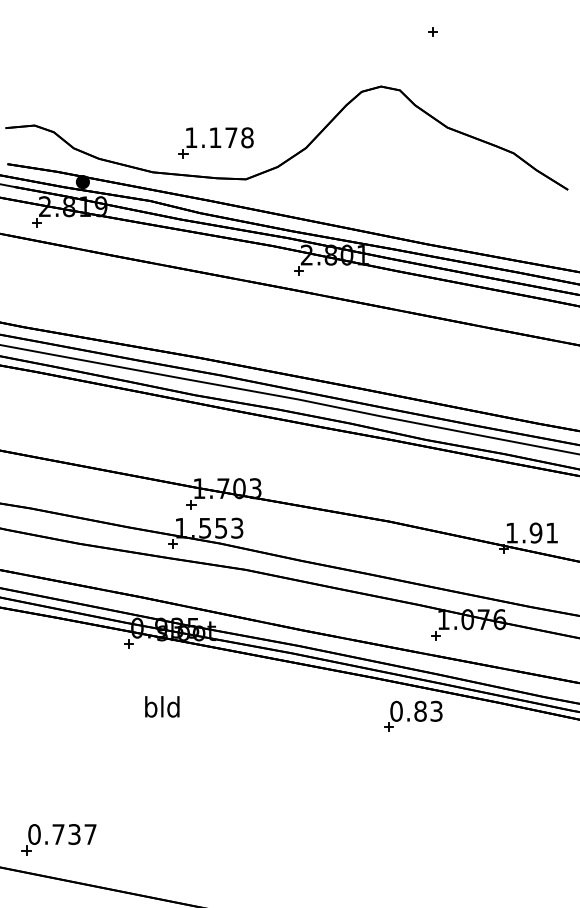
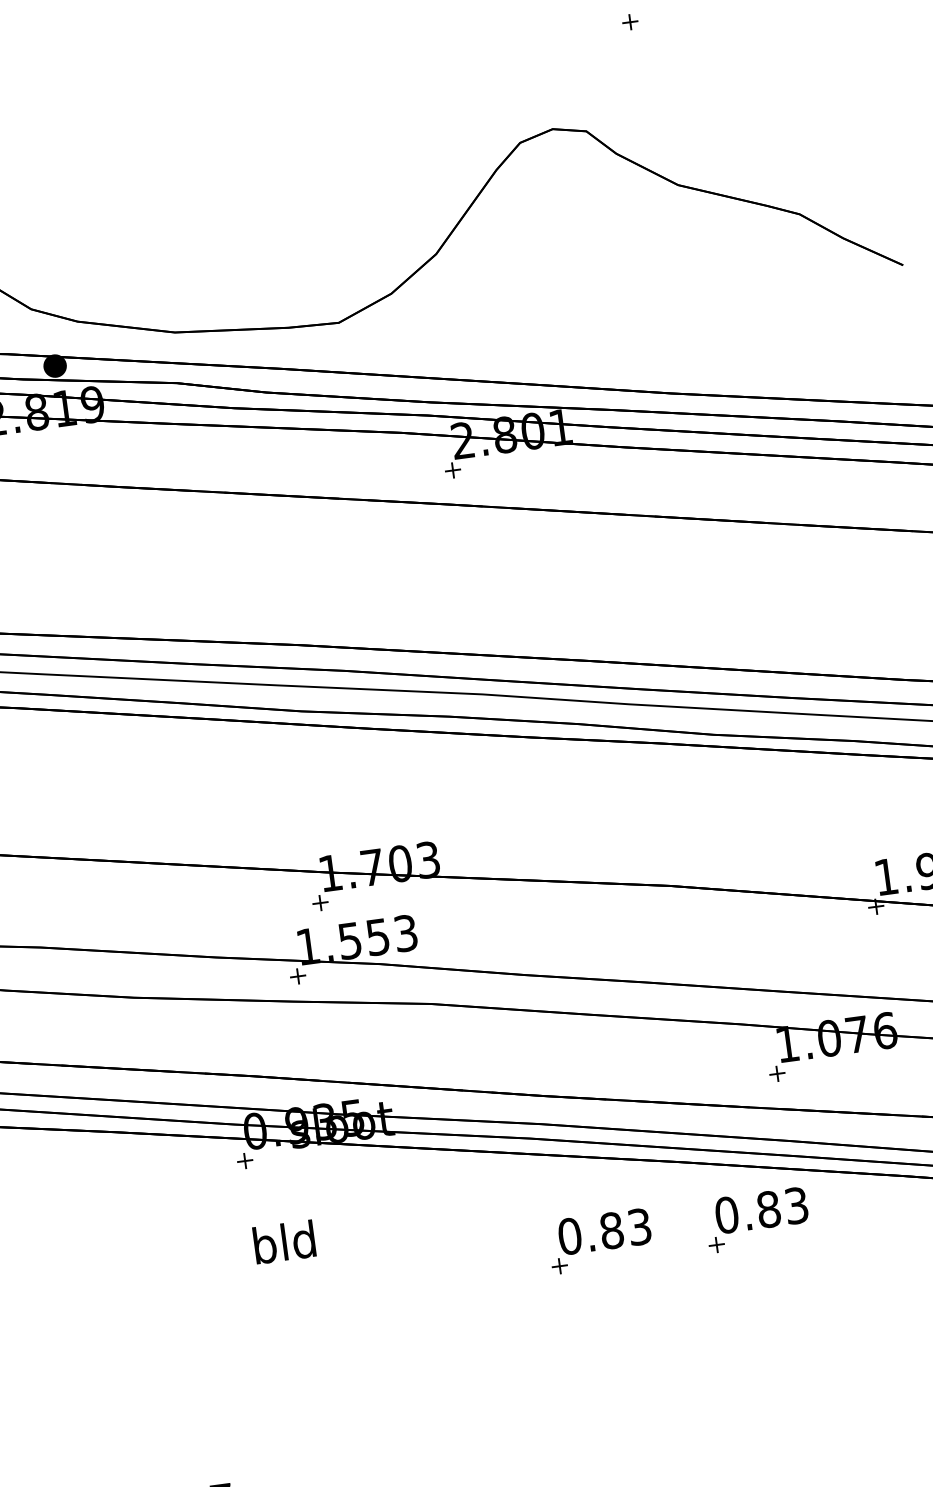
part: (215, 142) -> (277, 265), removed
text: (162, 706) -> (284, 1241), moved
part: (323, 715) -> (600, 1239), added

